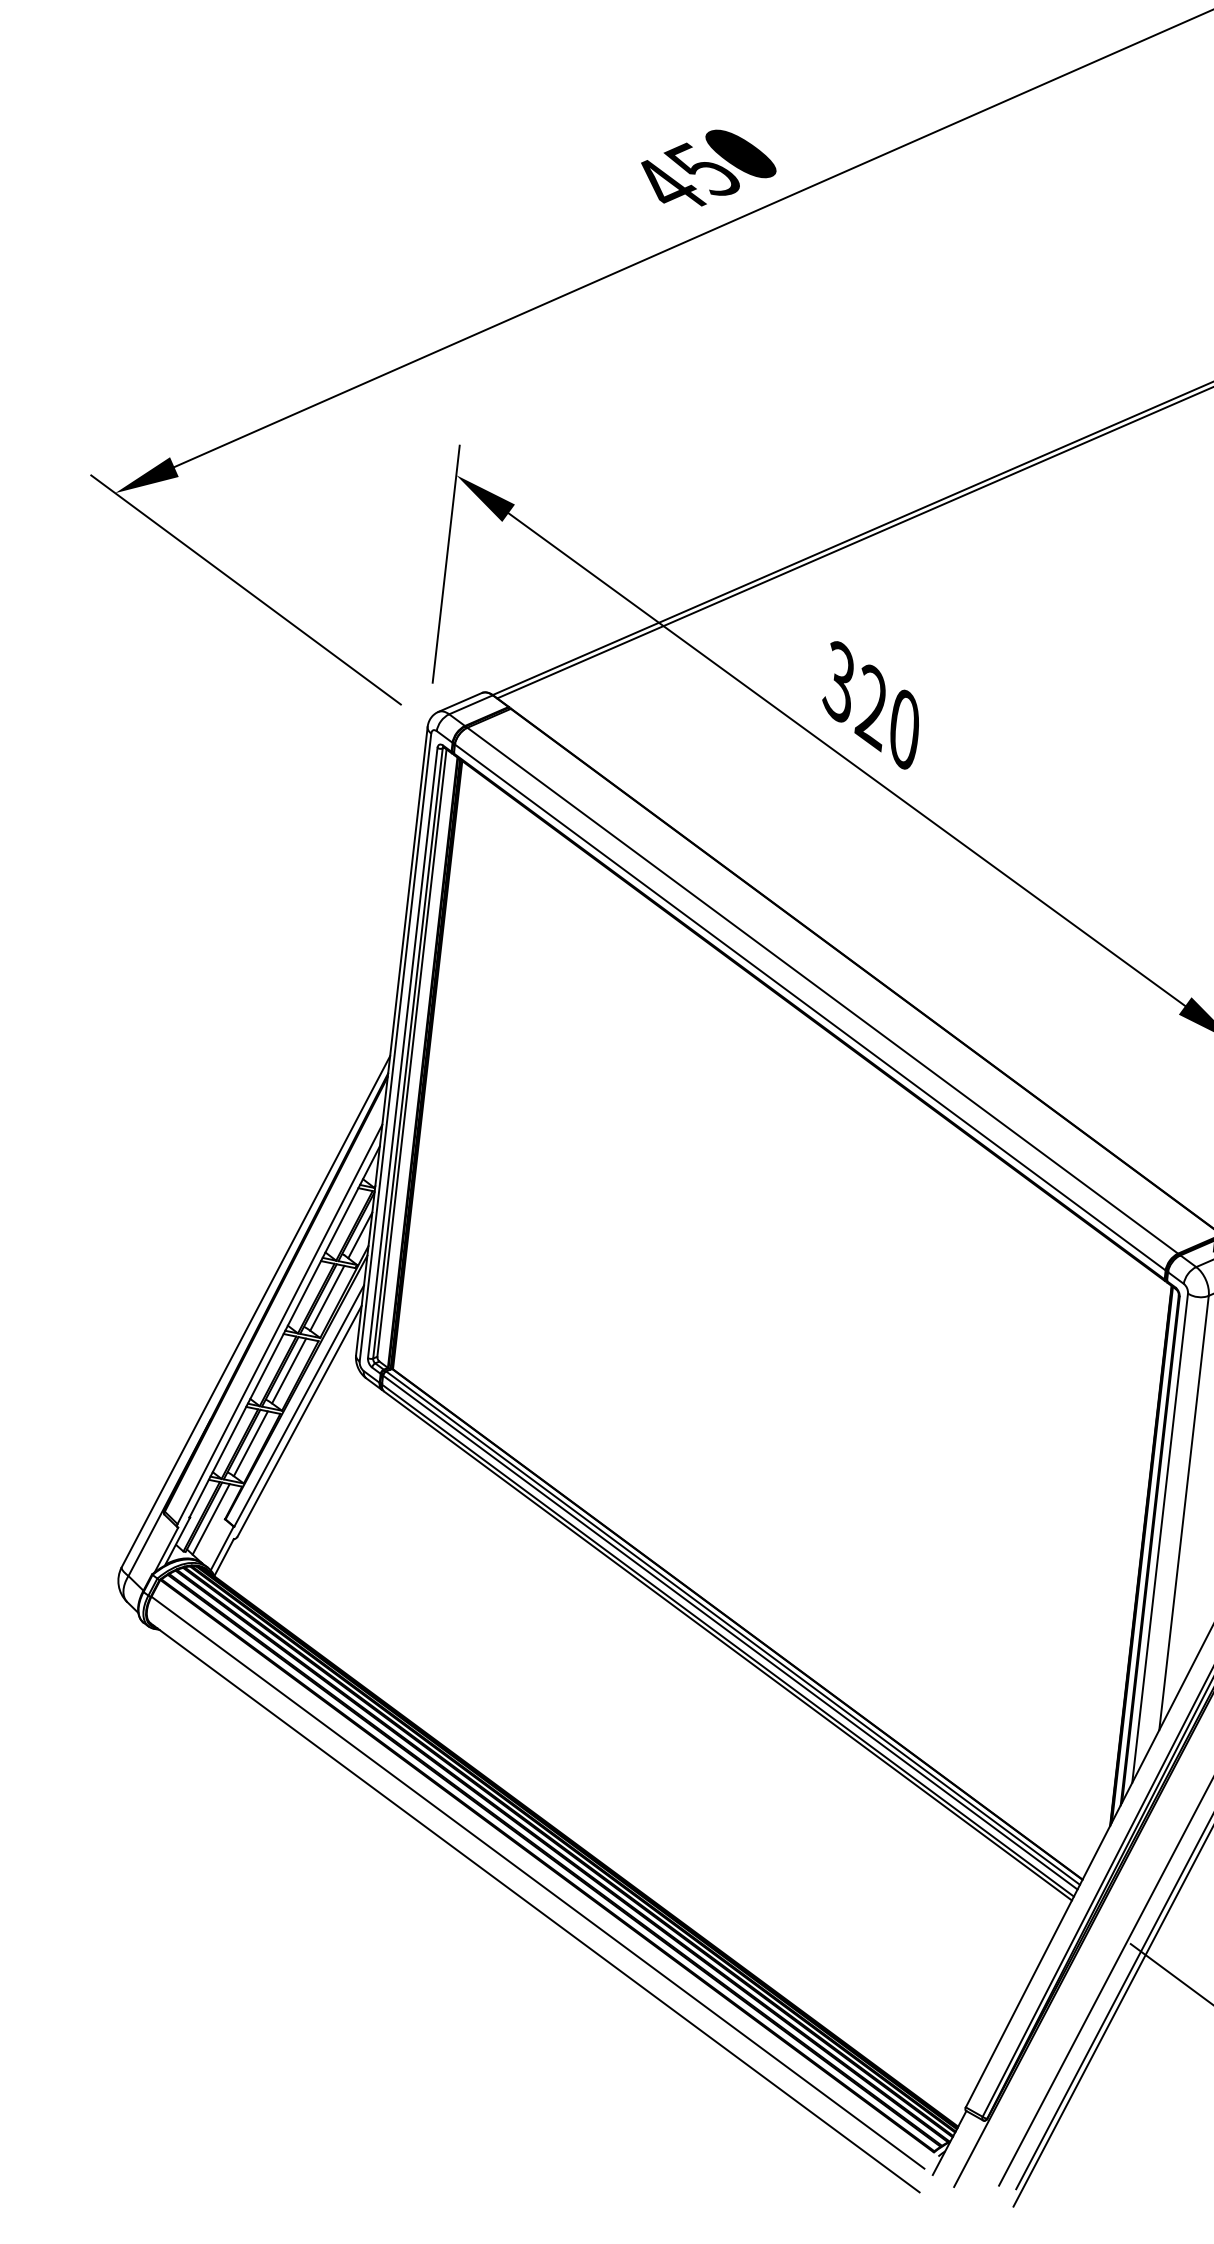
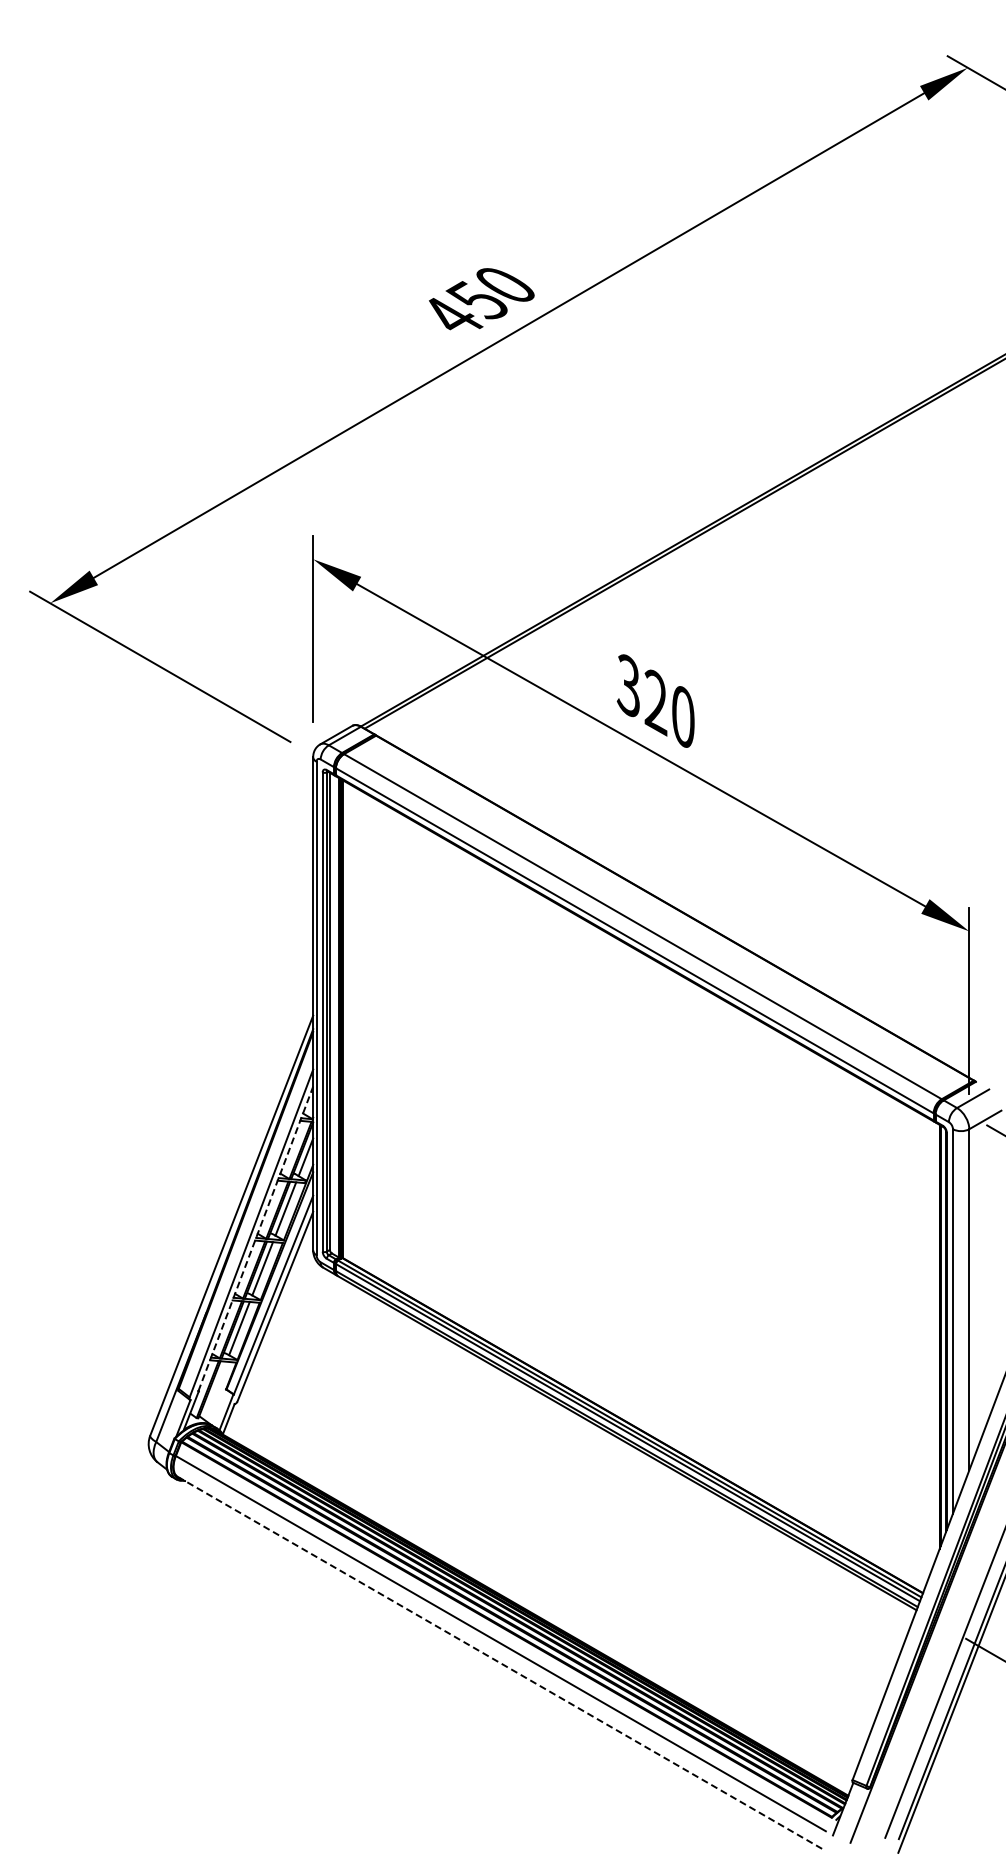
line: (284, 1331) -> (255, 1238), solid -> dashed
line: (211, 1519) -> (215, 1390), removed
line: (535, 1908) -> (501, 1663), solid -> dashed

